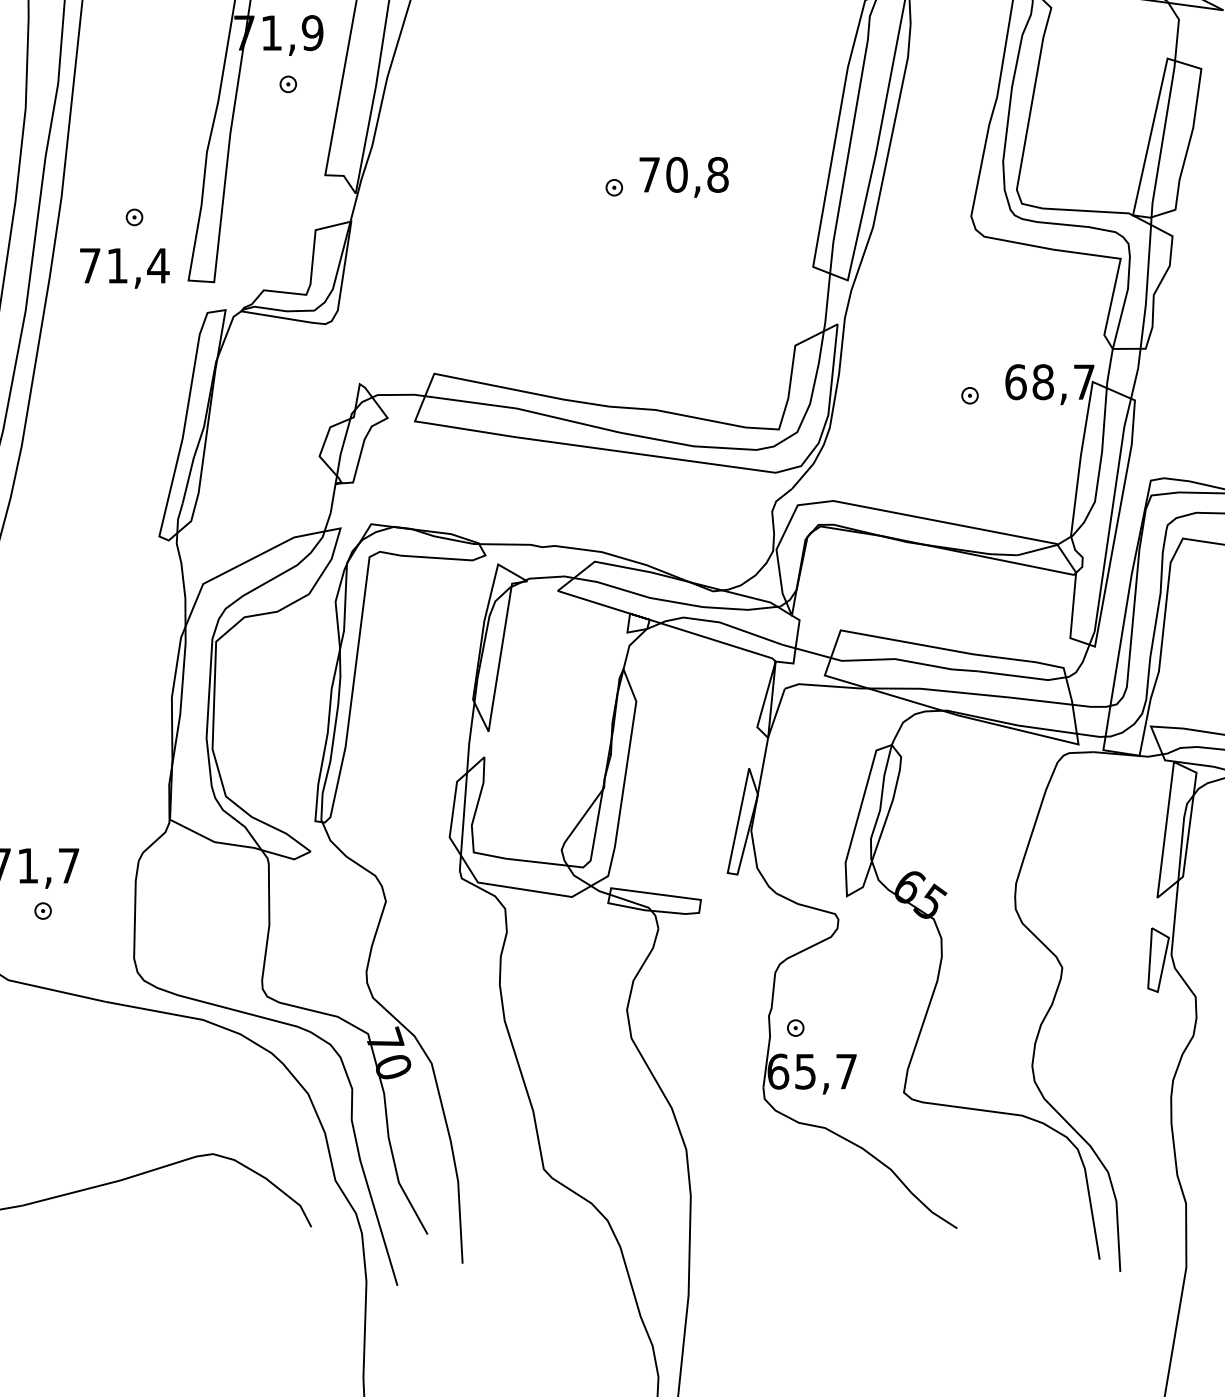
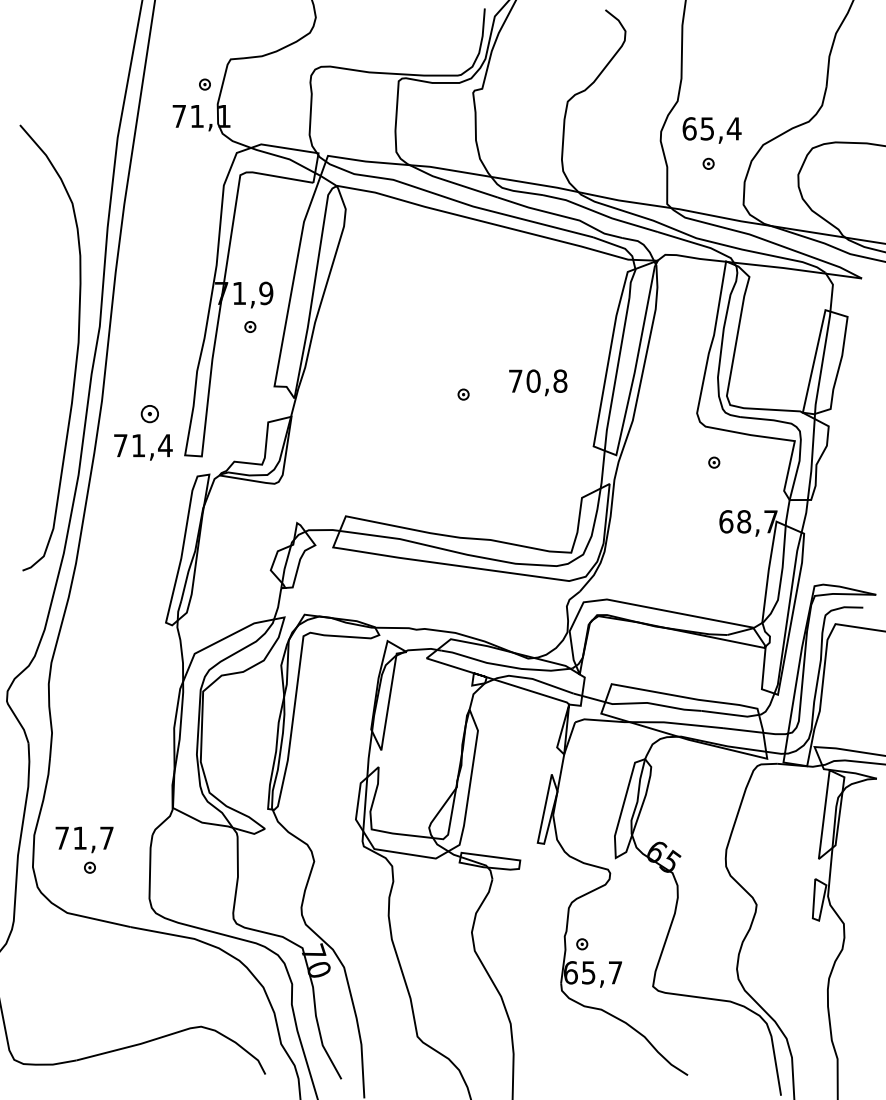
text: (684, 176) -> (538, 382), moved
part: (134, 216) -> (149, 413), size x1.6
part: (970, 395) -> (714, 462), moved

